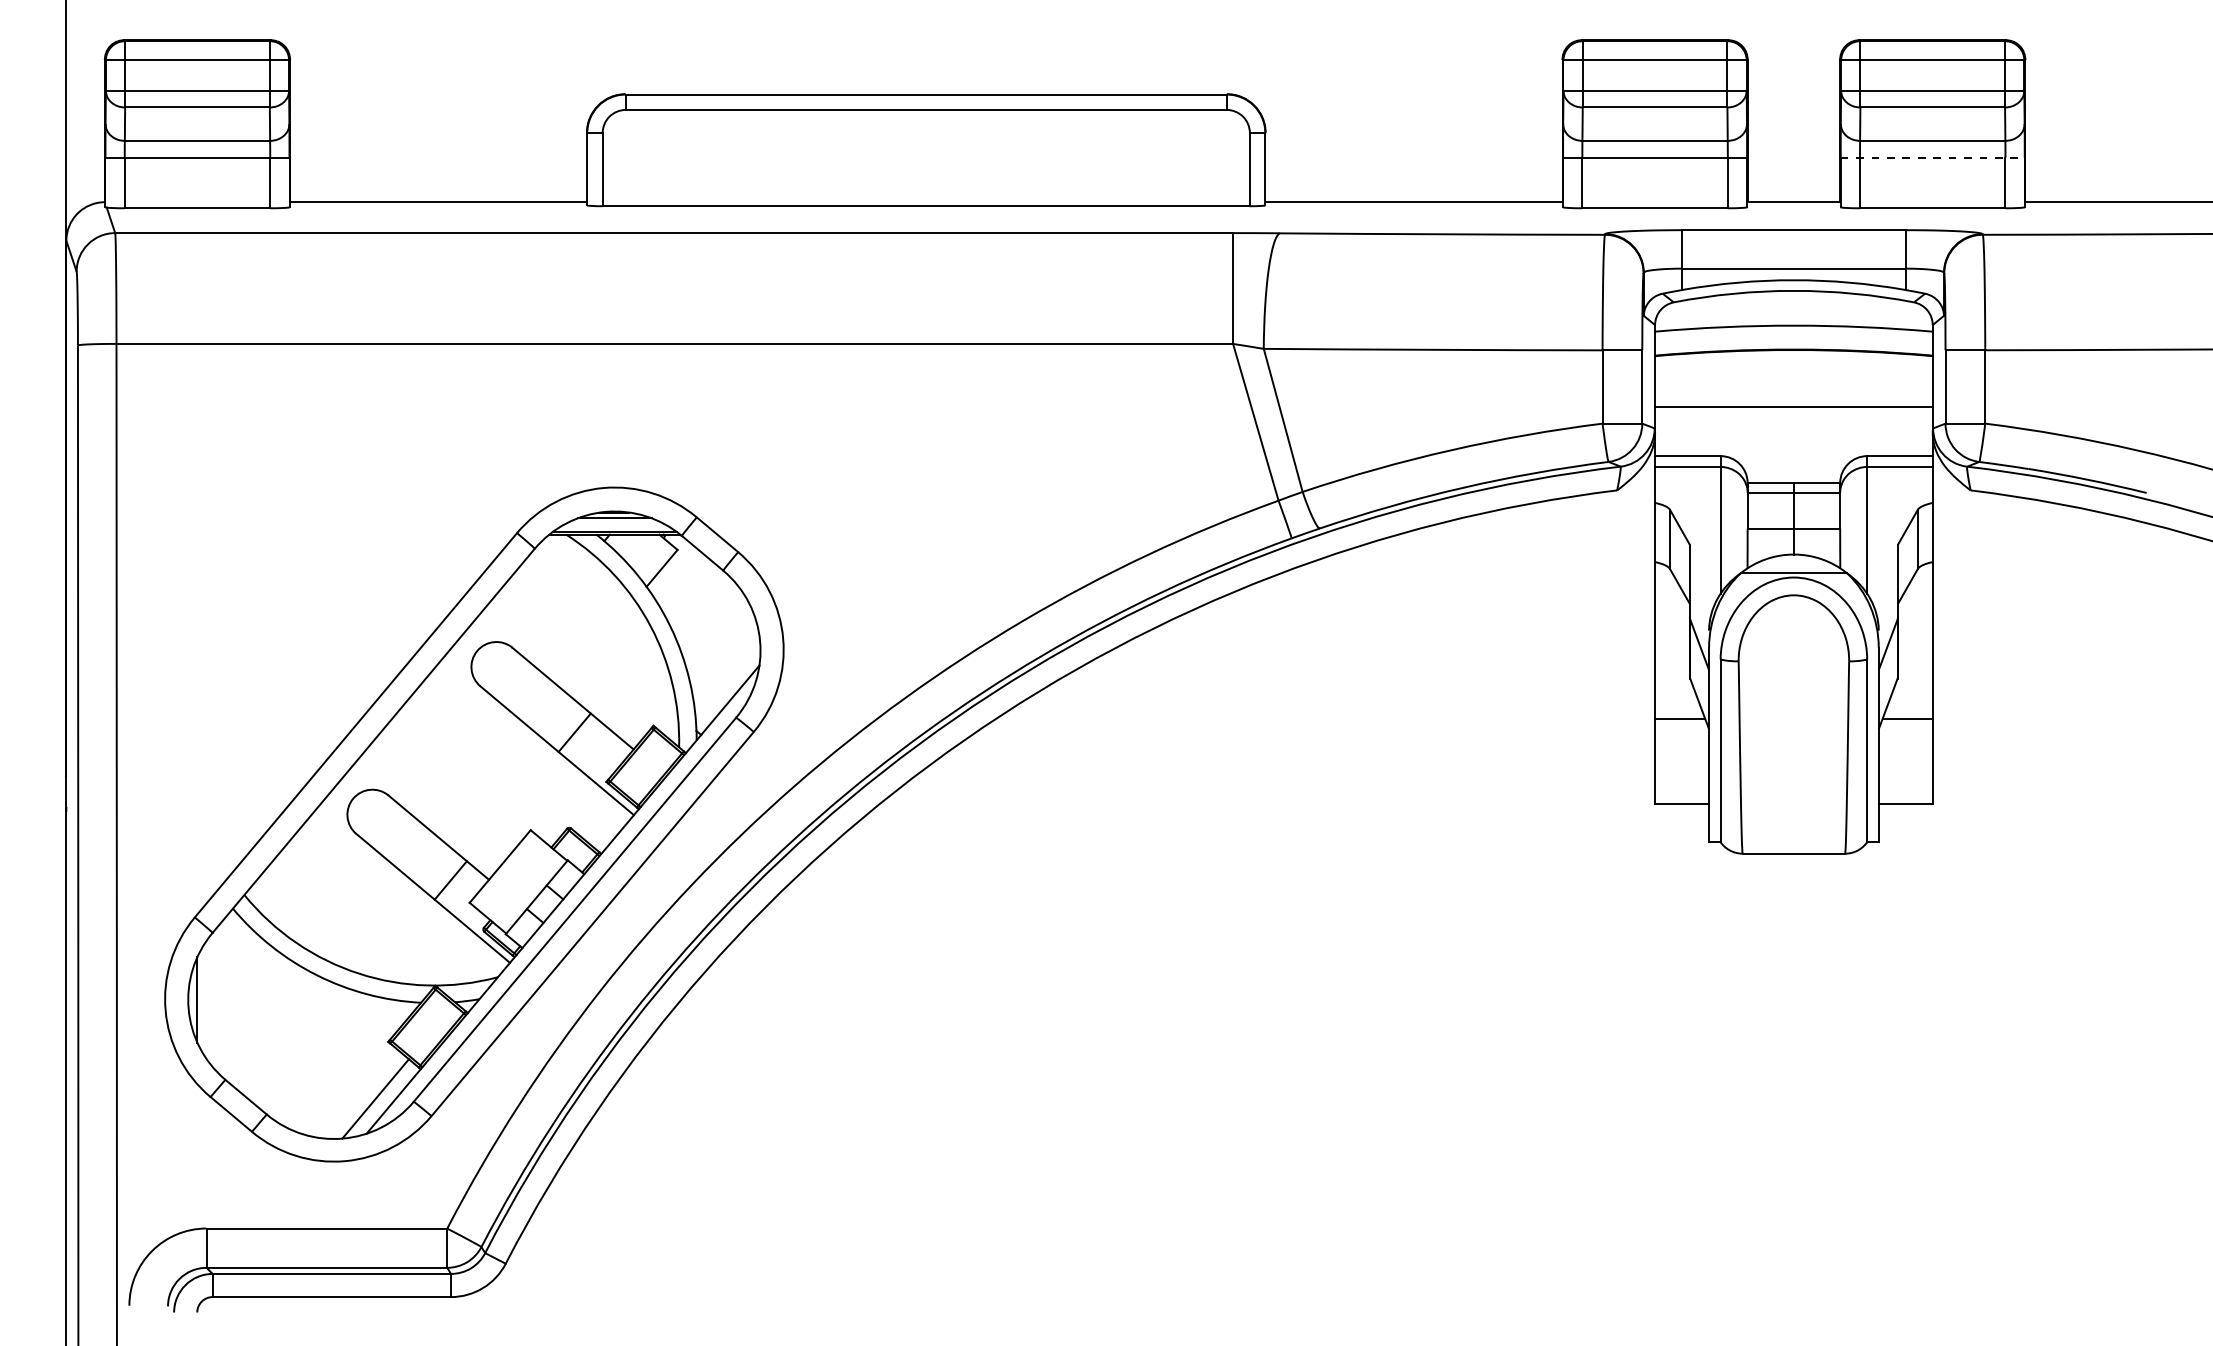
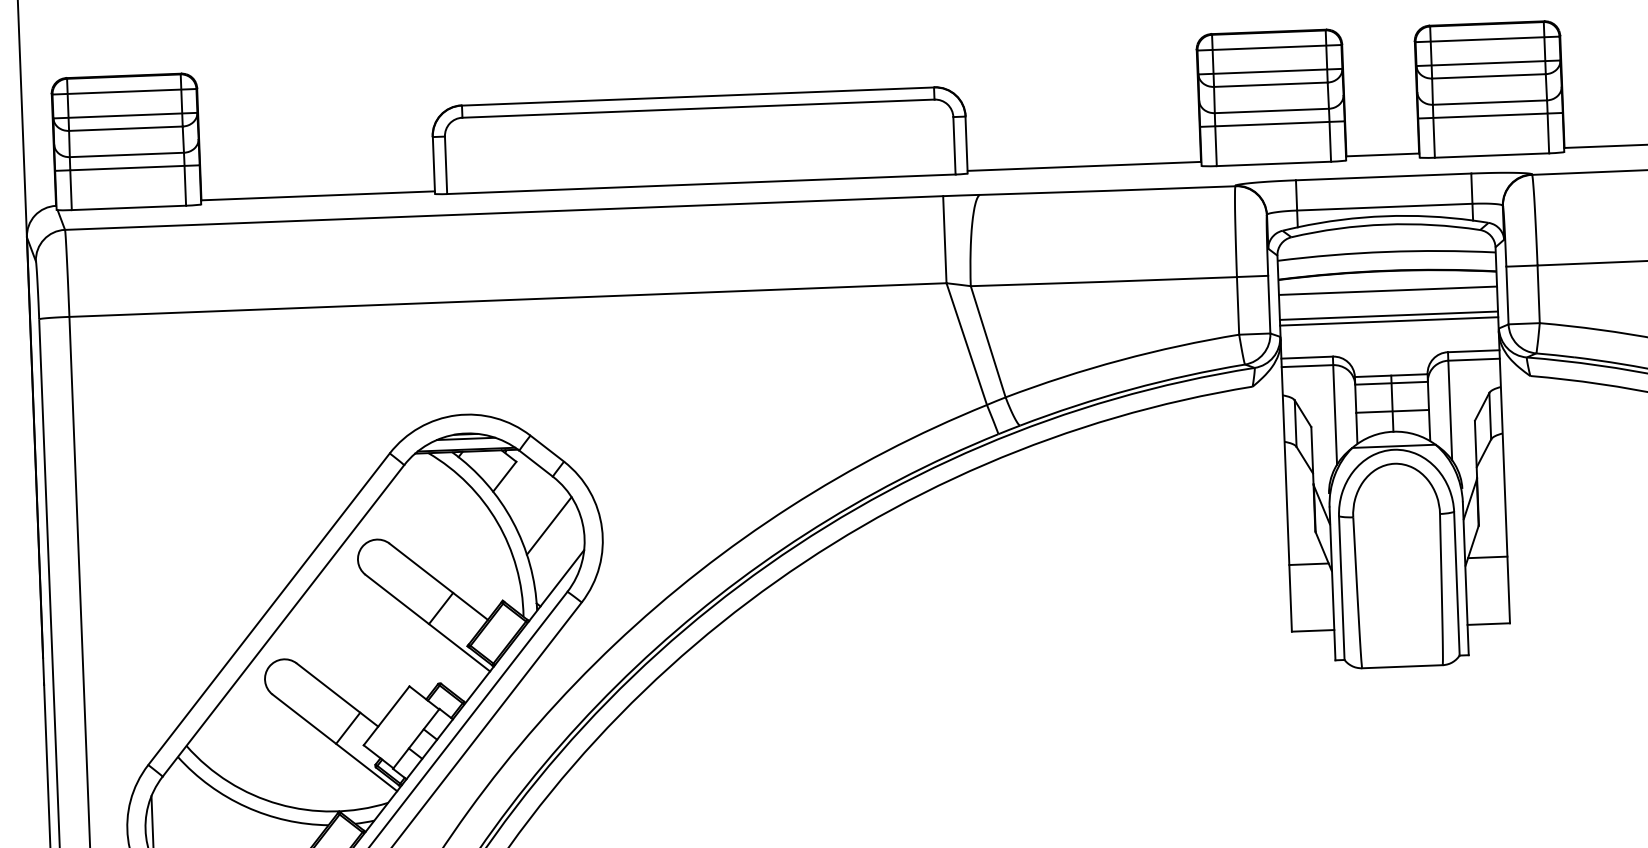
line: (1933, 157) -> (1491, 115), dashed -> solid
line: (1793, 375) -> (1387, 291), added
line: (1793, 414) -> (1388, 321), added
line: (716, 632) -> (549, 525), added

